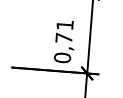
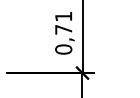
text: (64, 42) -> (64, 33), moved

